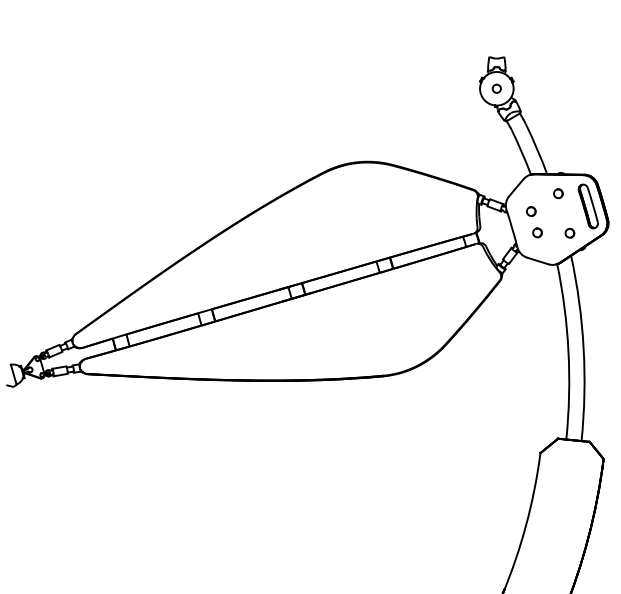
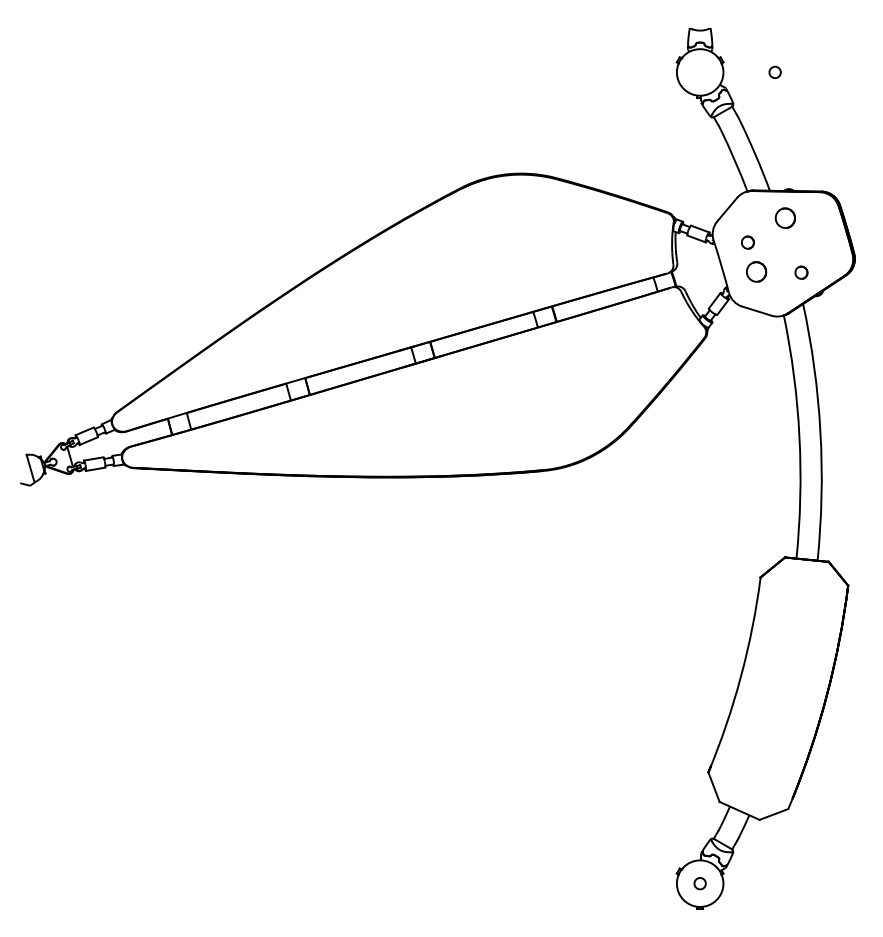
circle: (496, 88) -> (774, 71), moved
part: (558, 193) -> (785, 217), size x1.6
part: (587, 206) -> (826, 235), removed
part: (537, 233) -> (756, 272), size x1.6

